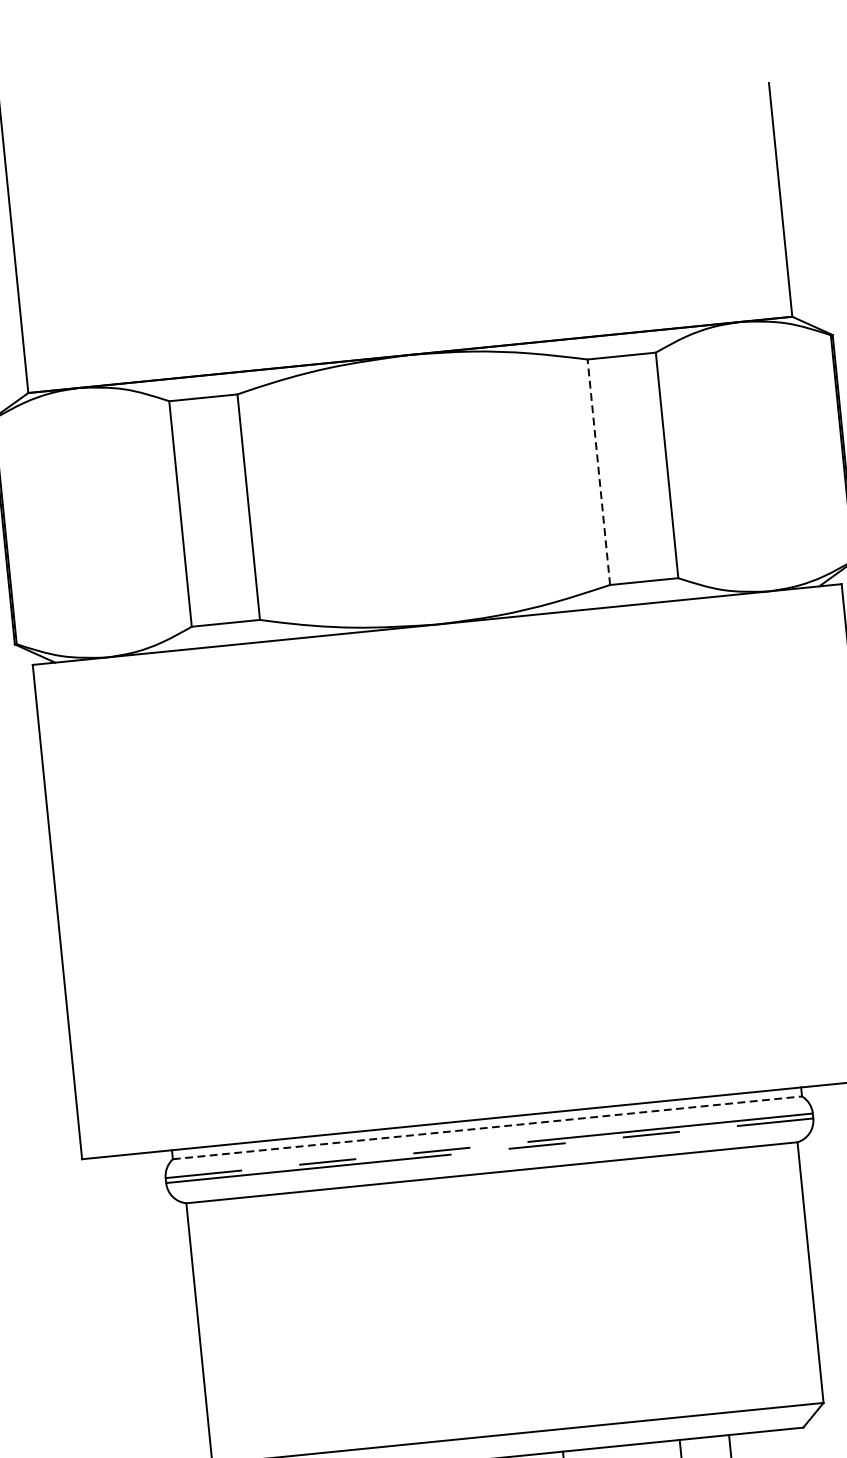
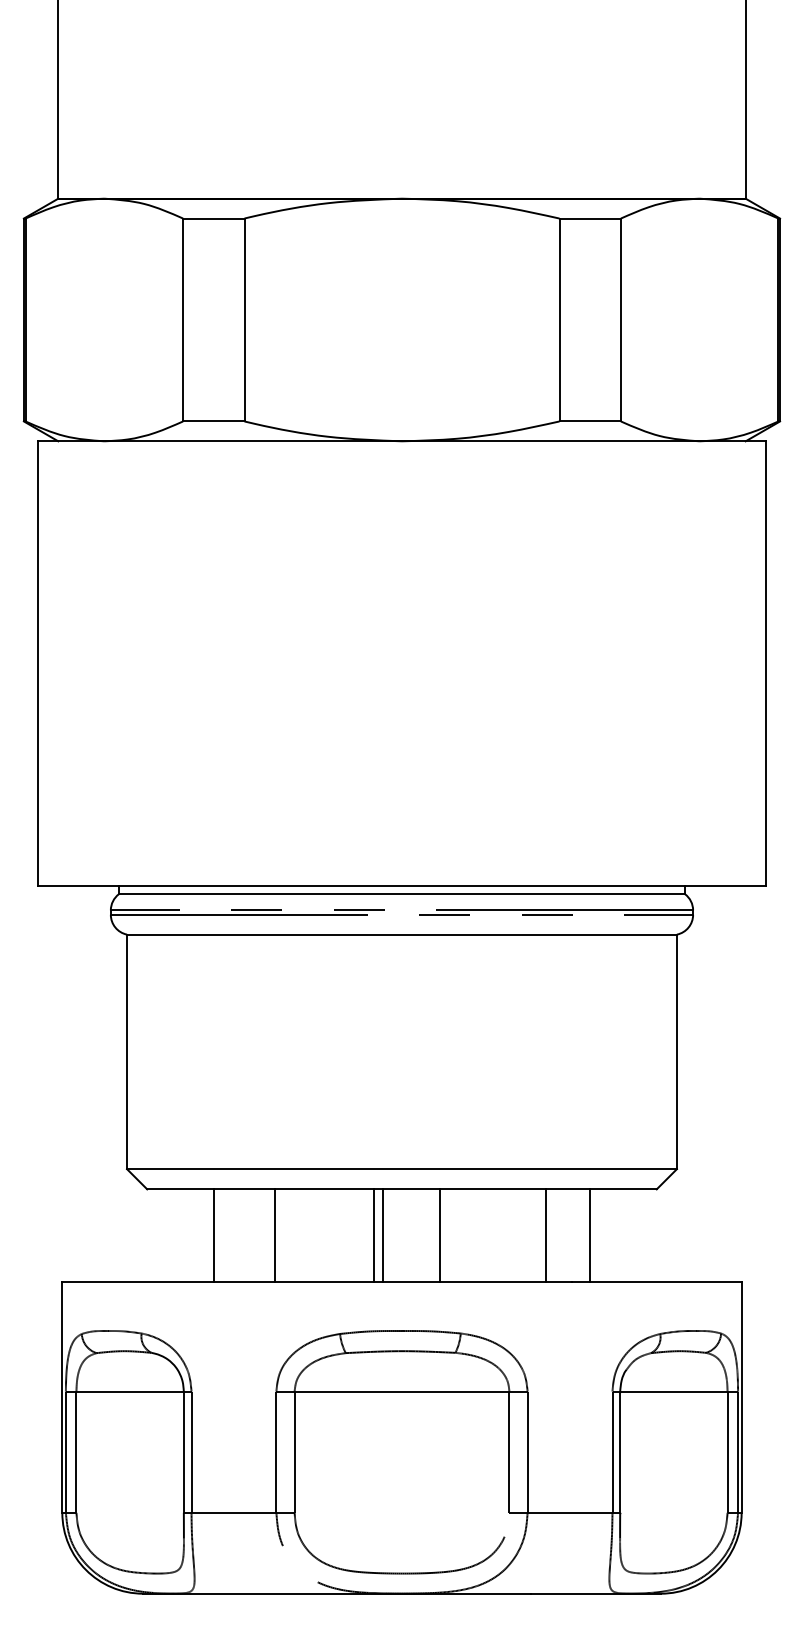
line: (598, 471) -> (559, 319), dashed -> solid
line: (488, 1128) -> (402, 894), dashed -> solid

